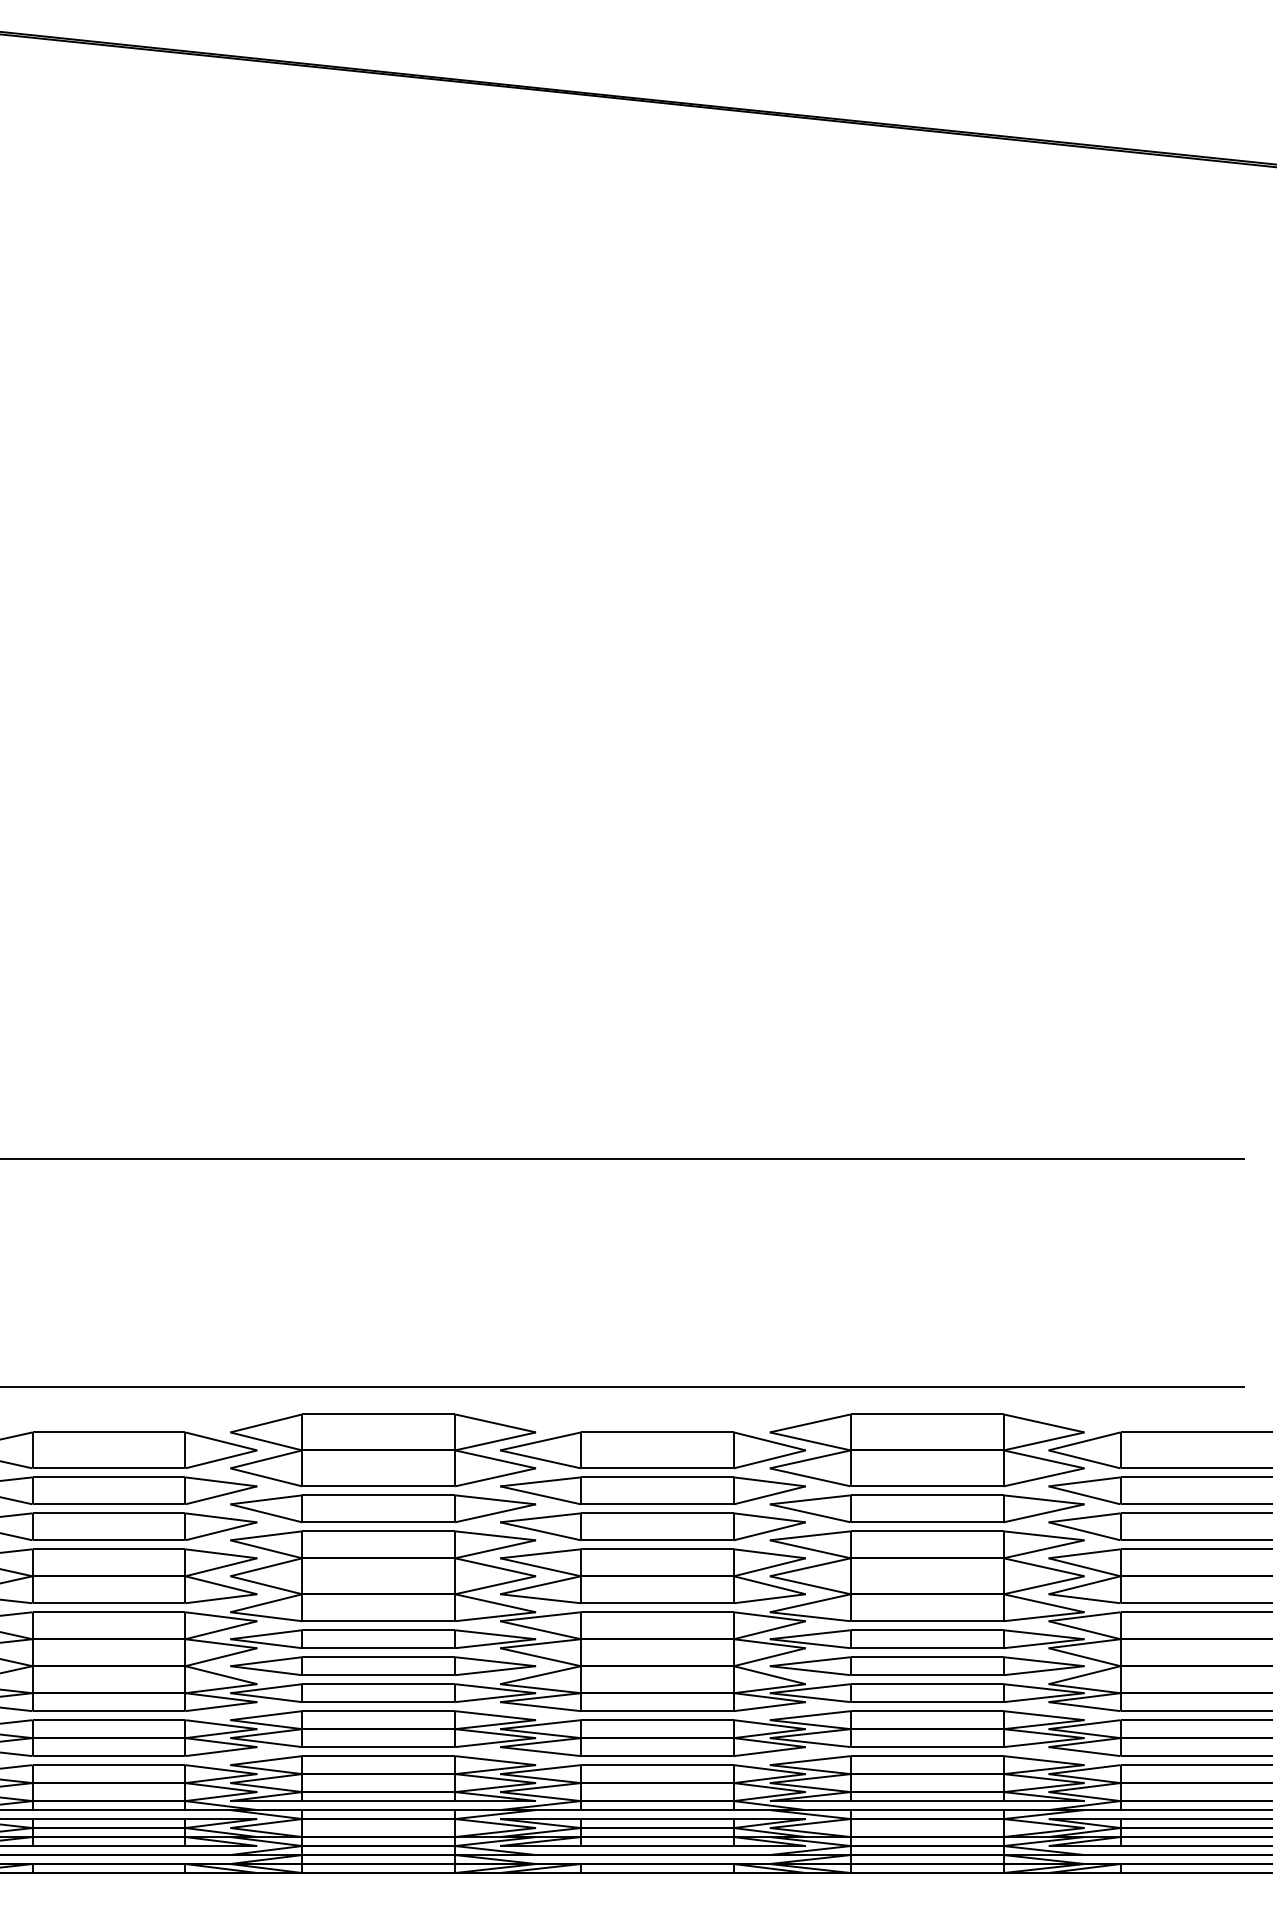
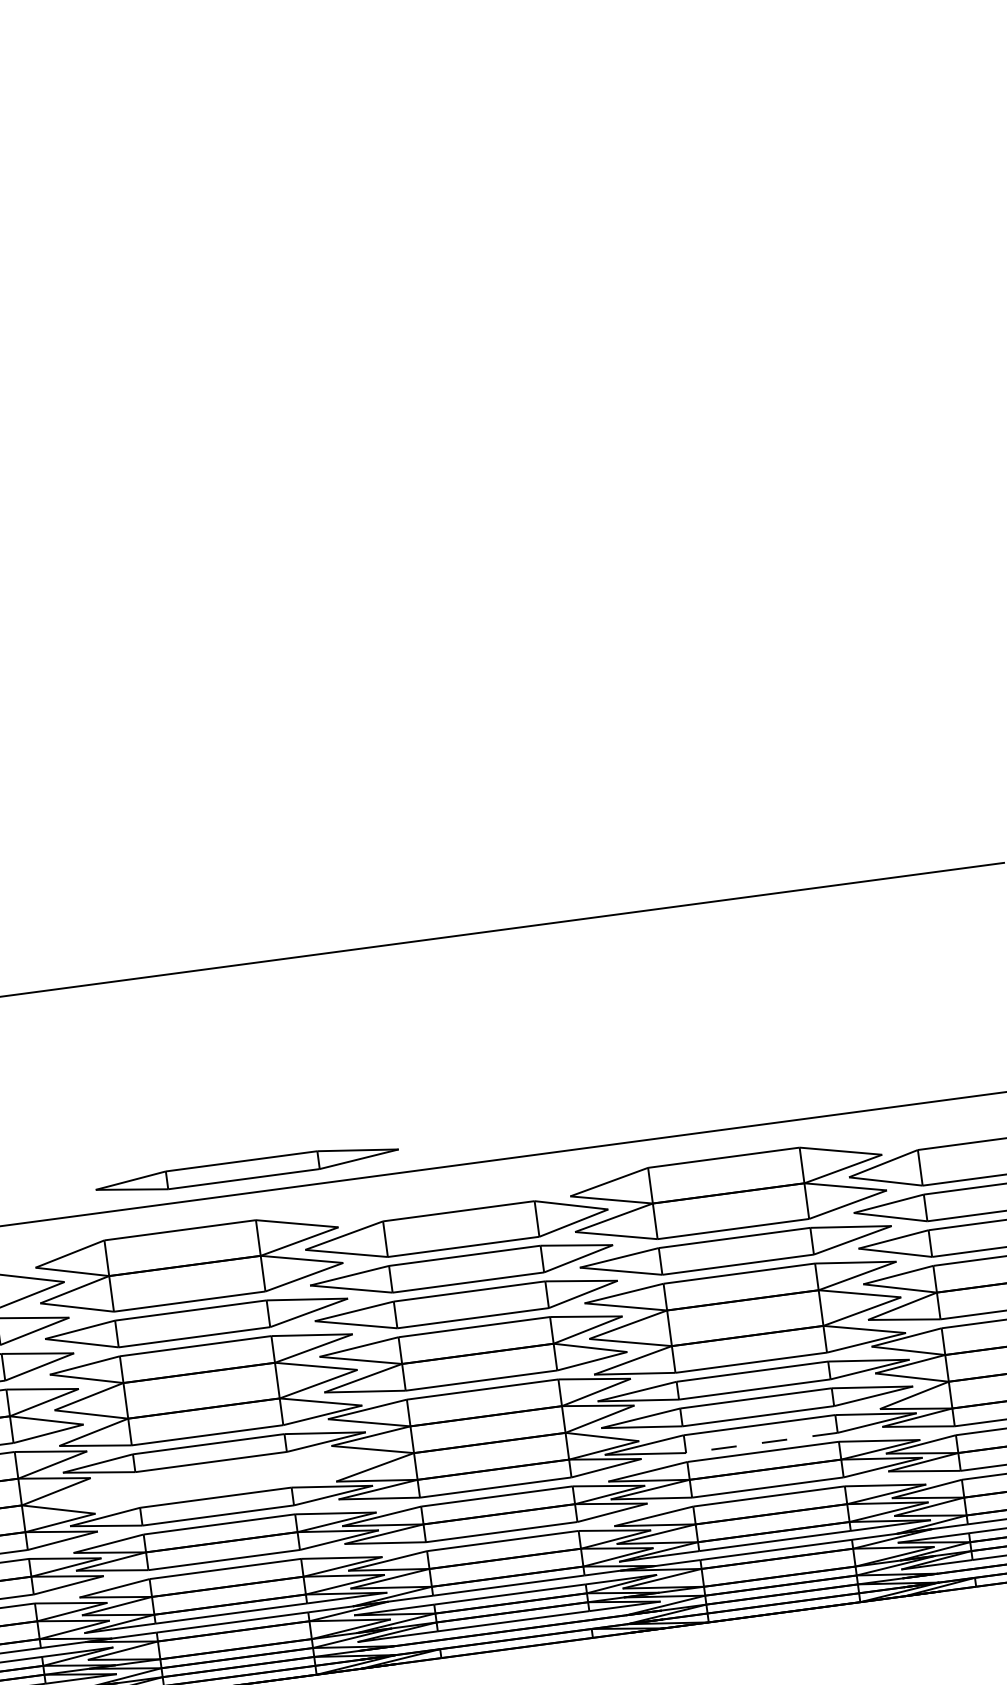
part: (383, 1665) -> (247, 1168), moved
line: (926, 1702) -> (761, 1443), solid -> dashed

